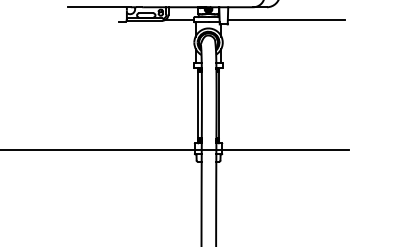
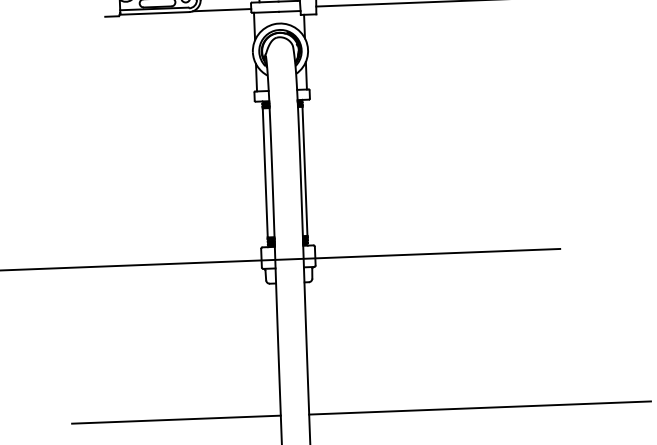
line: (147, 230) -> (175, 420), added
line: (304, 230) -> (480, 408), added

